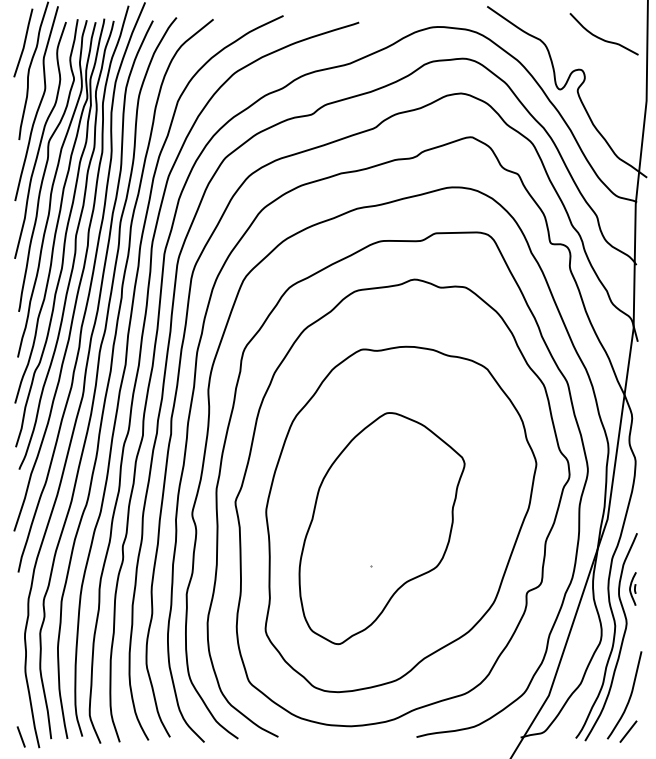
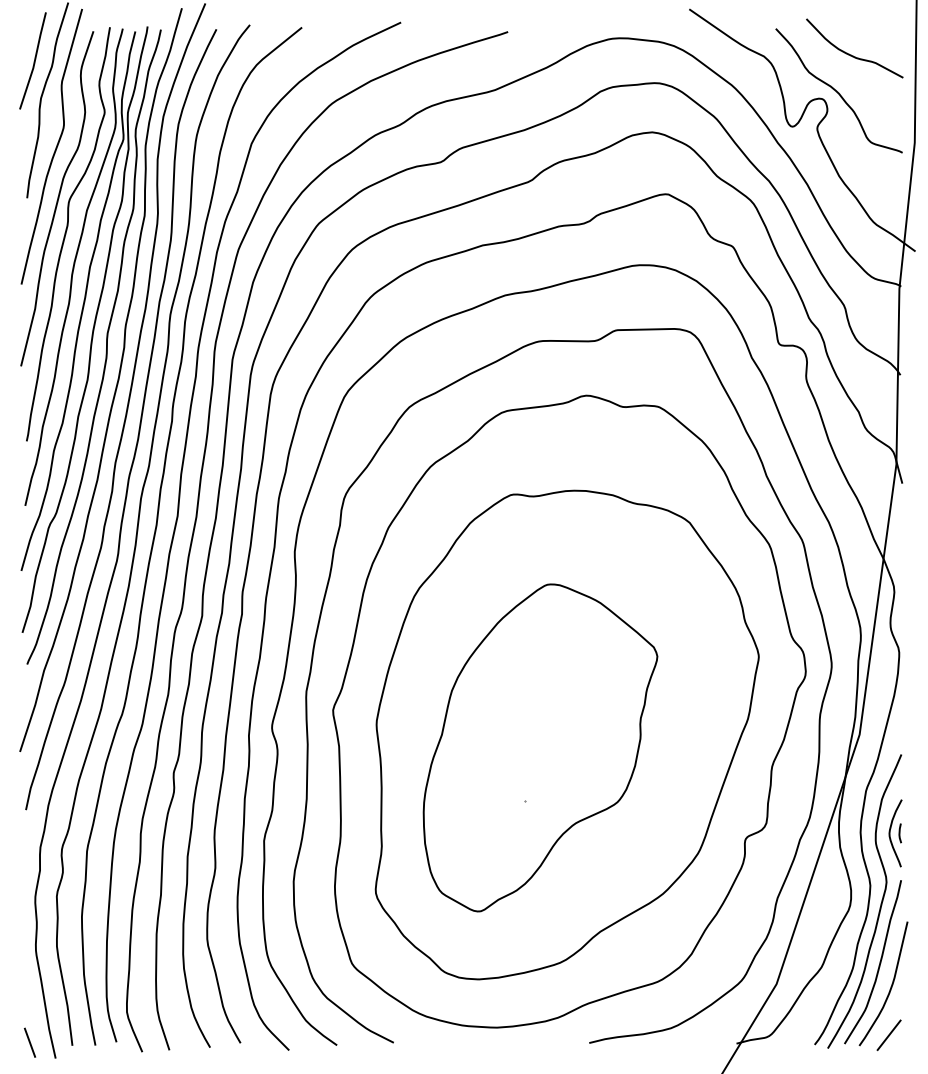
curve: (592, 64) -> (838, 91), added
part: (632, 589) -> (895, 833), size x1.43
curve: (620, 682) -> (878, 965), added

